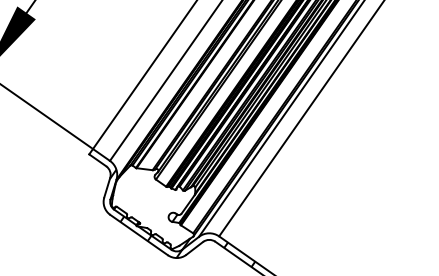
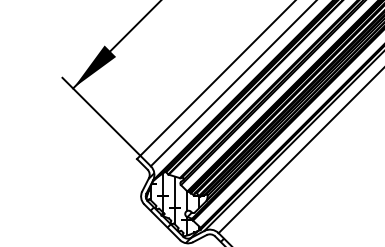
hatch: (155, 206) -> (177, 204), added

